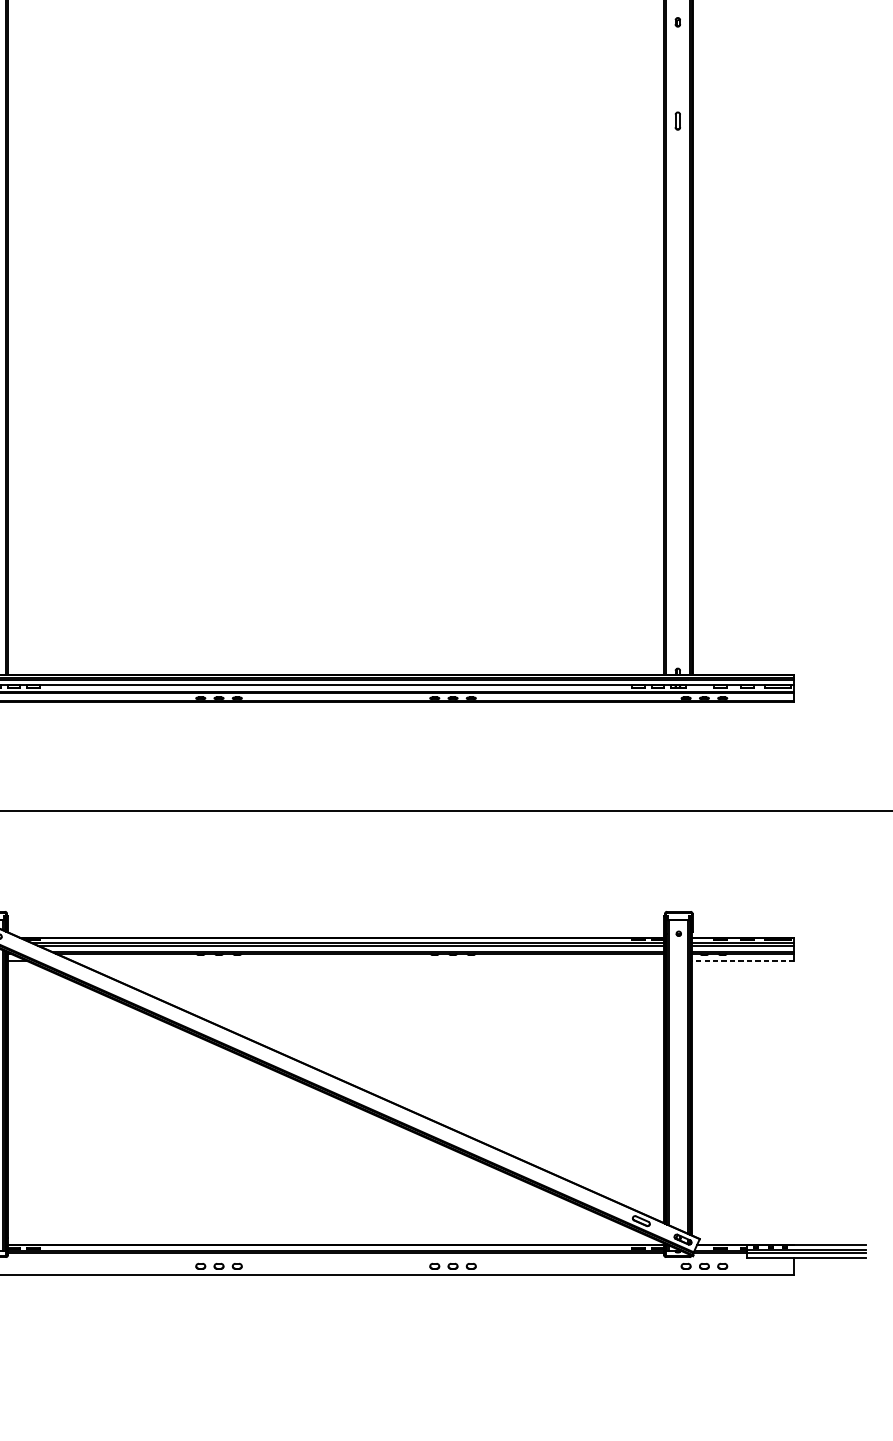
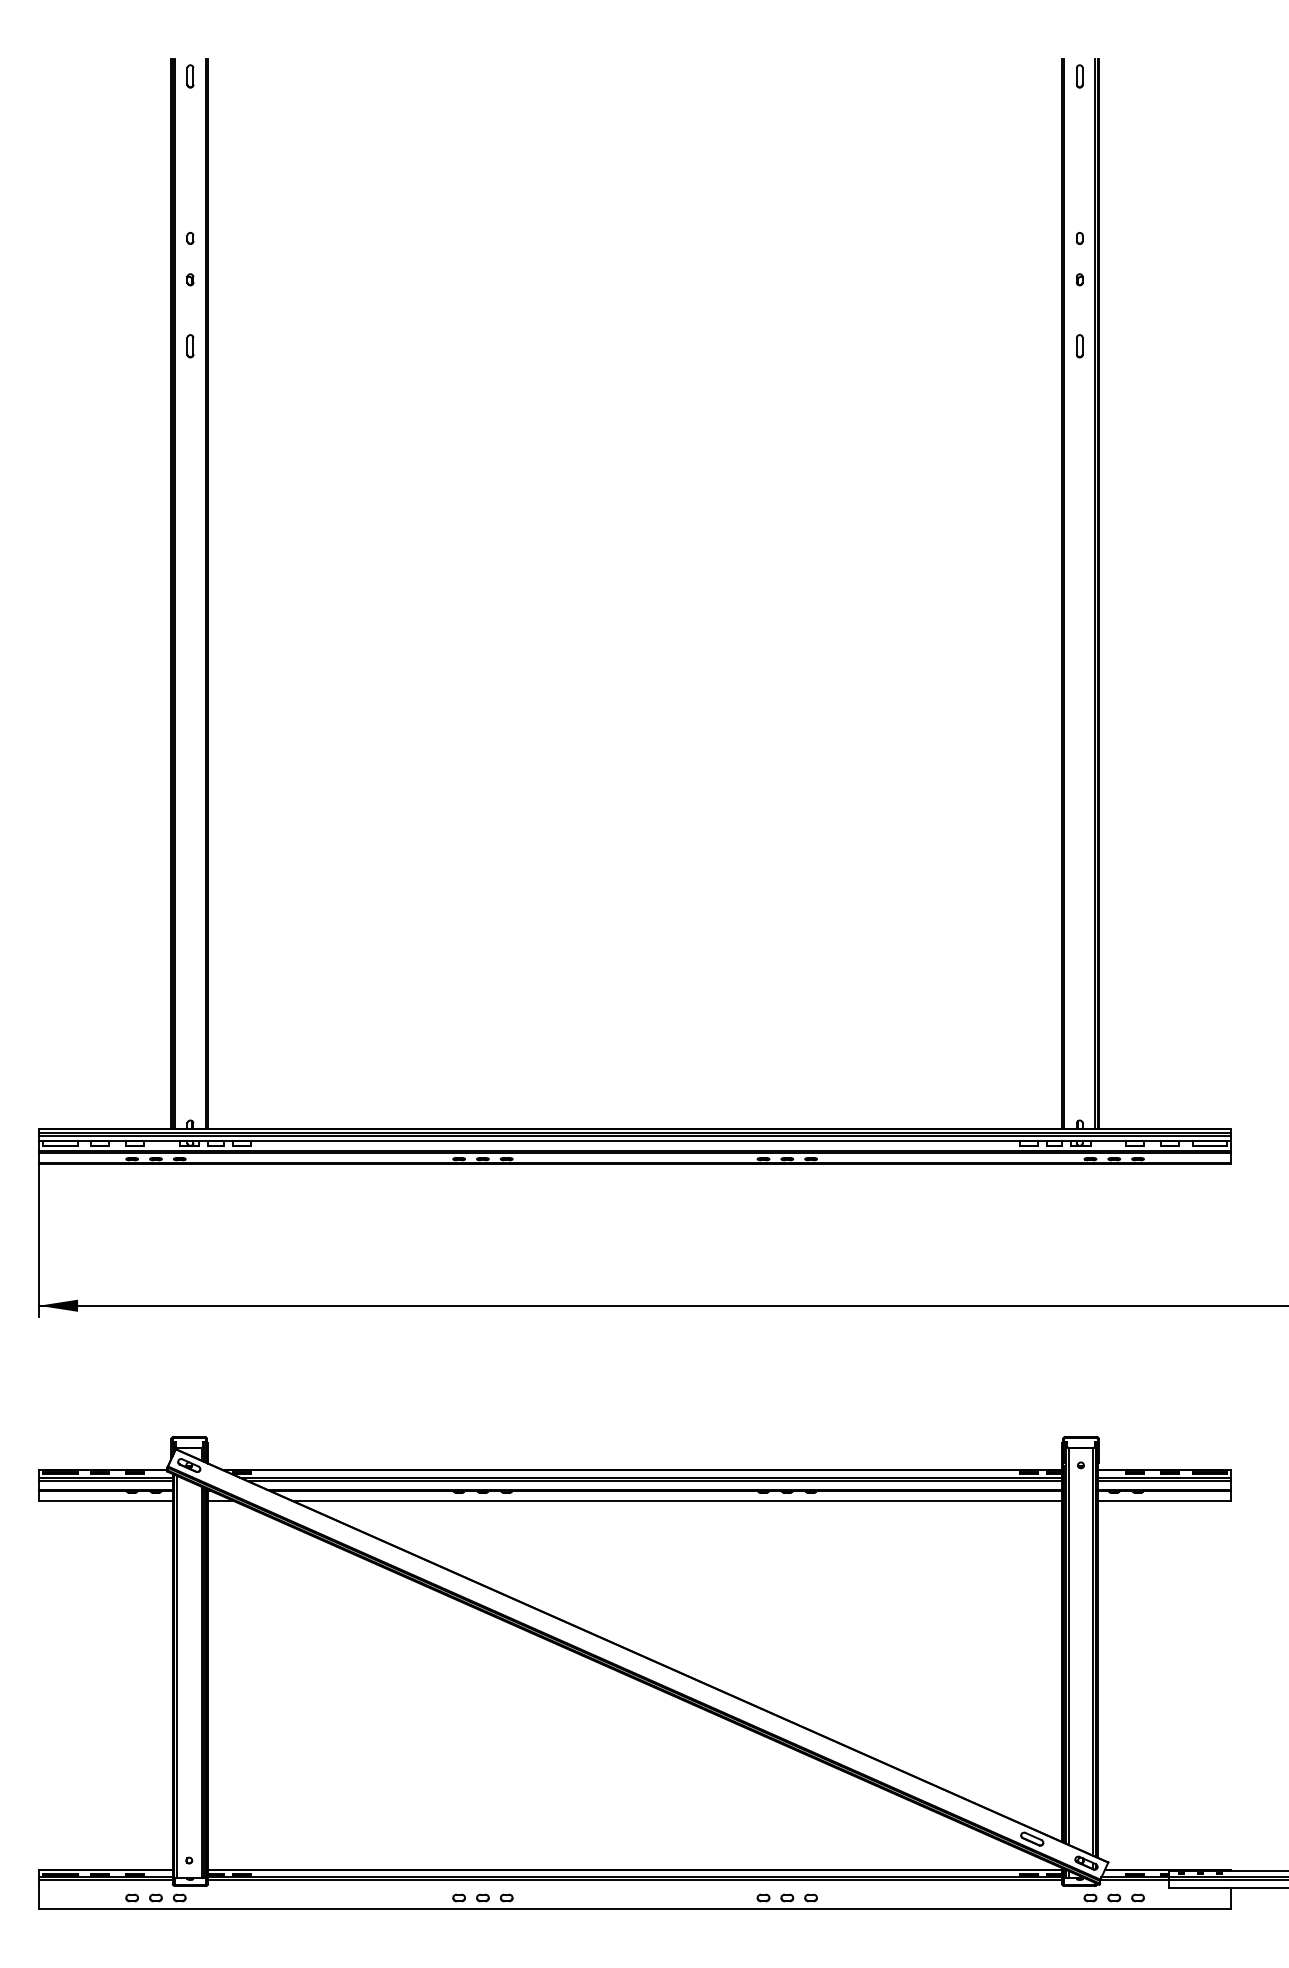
part: (677, 121) -> (1079, 346), moved
line: (367, 960) -> (676, 1500), added
line: (743, 960) -> (1164, 1500), dashed -> solid

